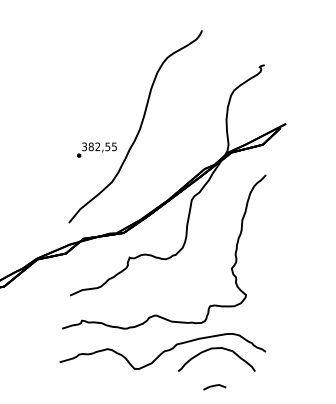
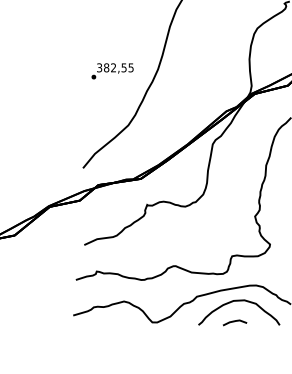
text: (96, 149) -> (112, 70), moved
part: (214, 387) -> (234, 323), moved

